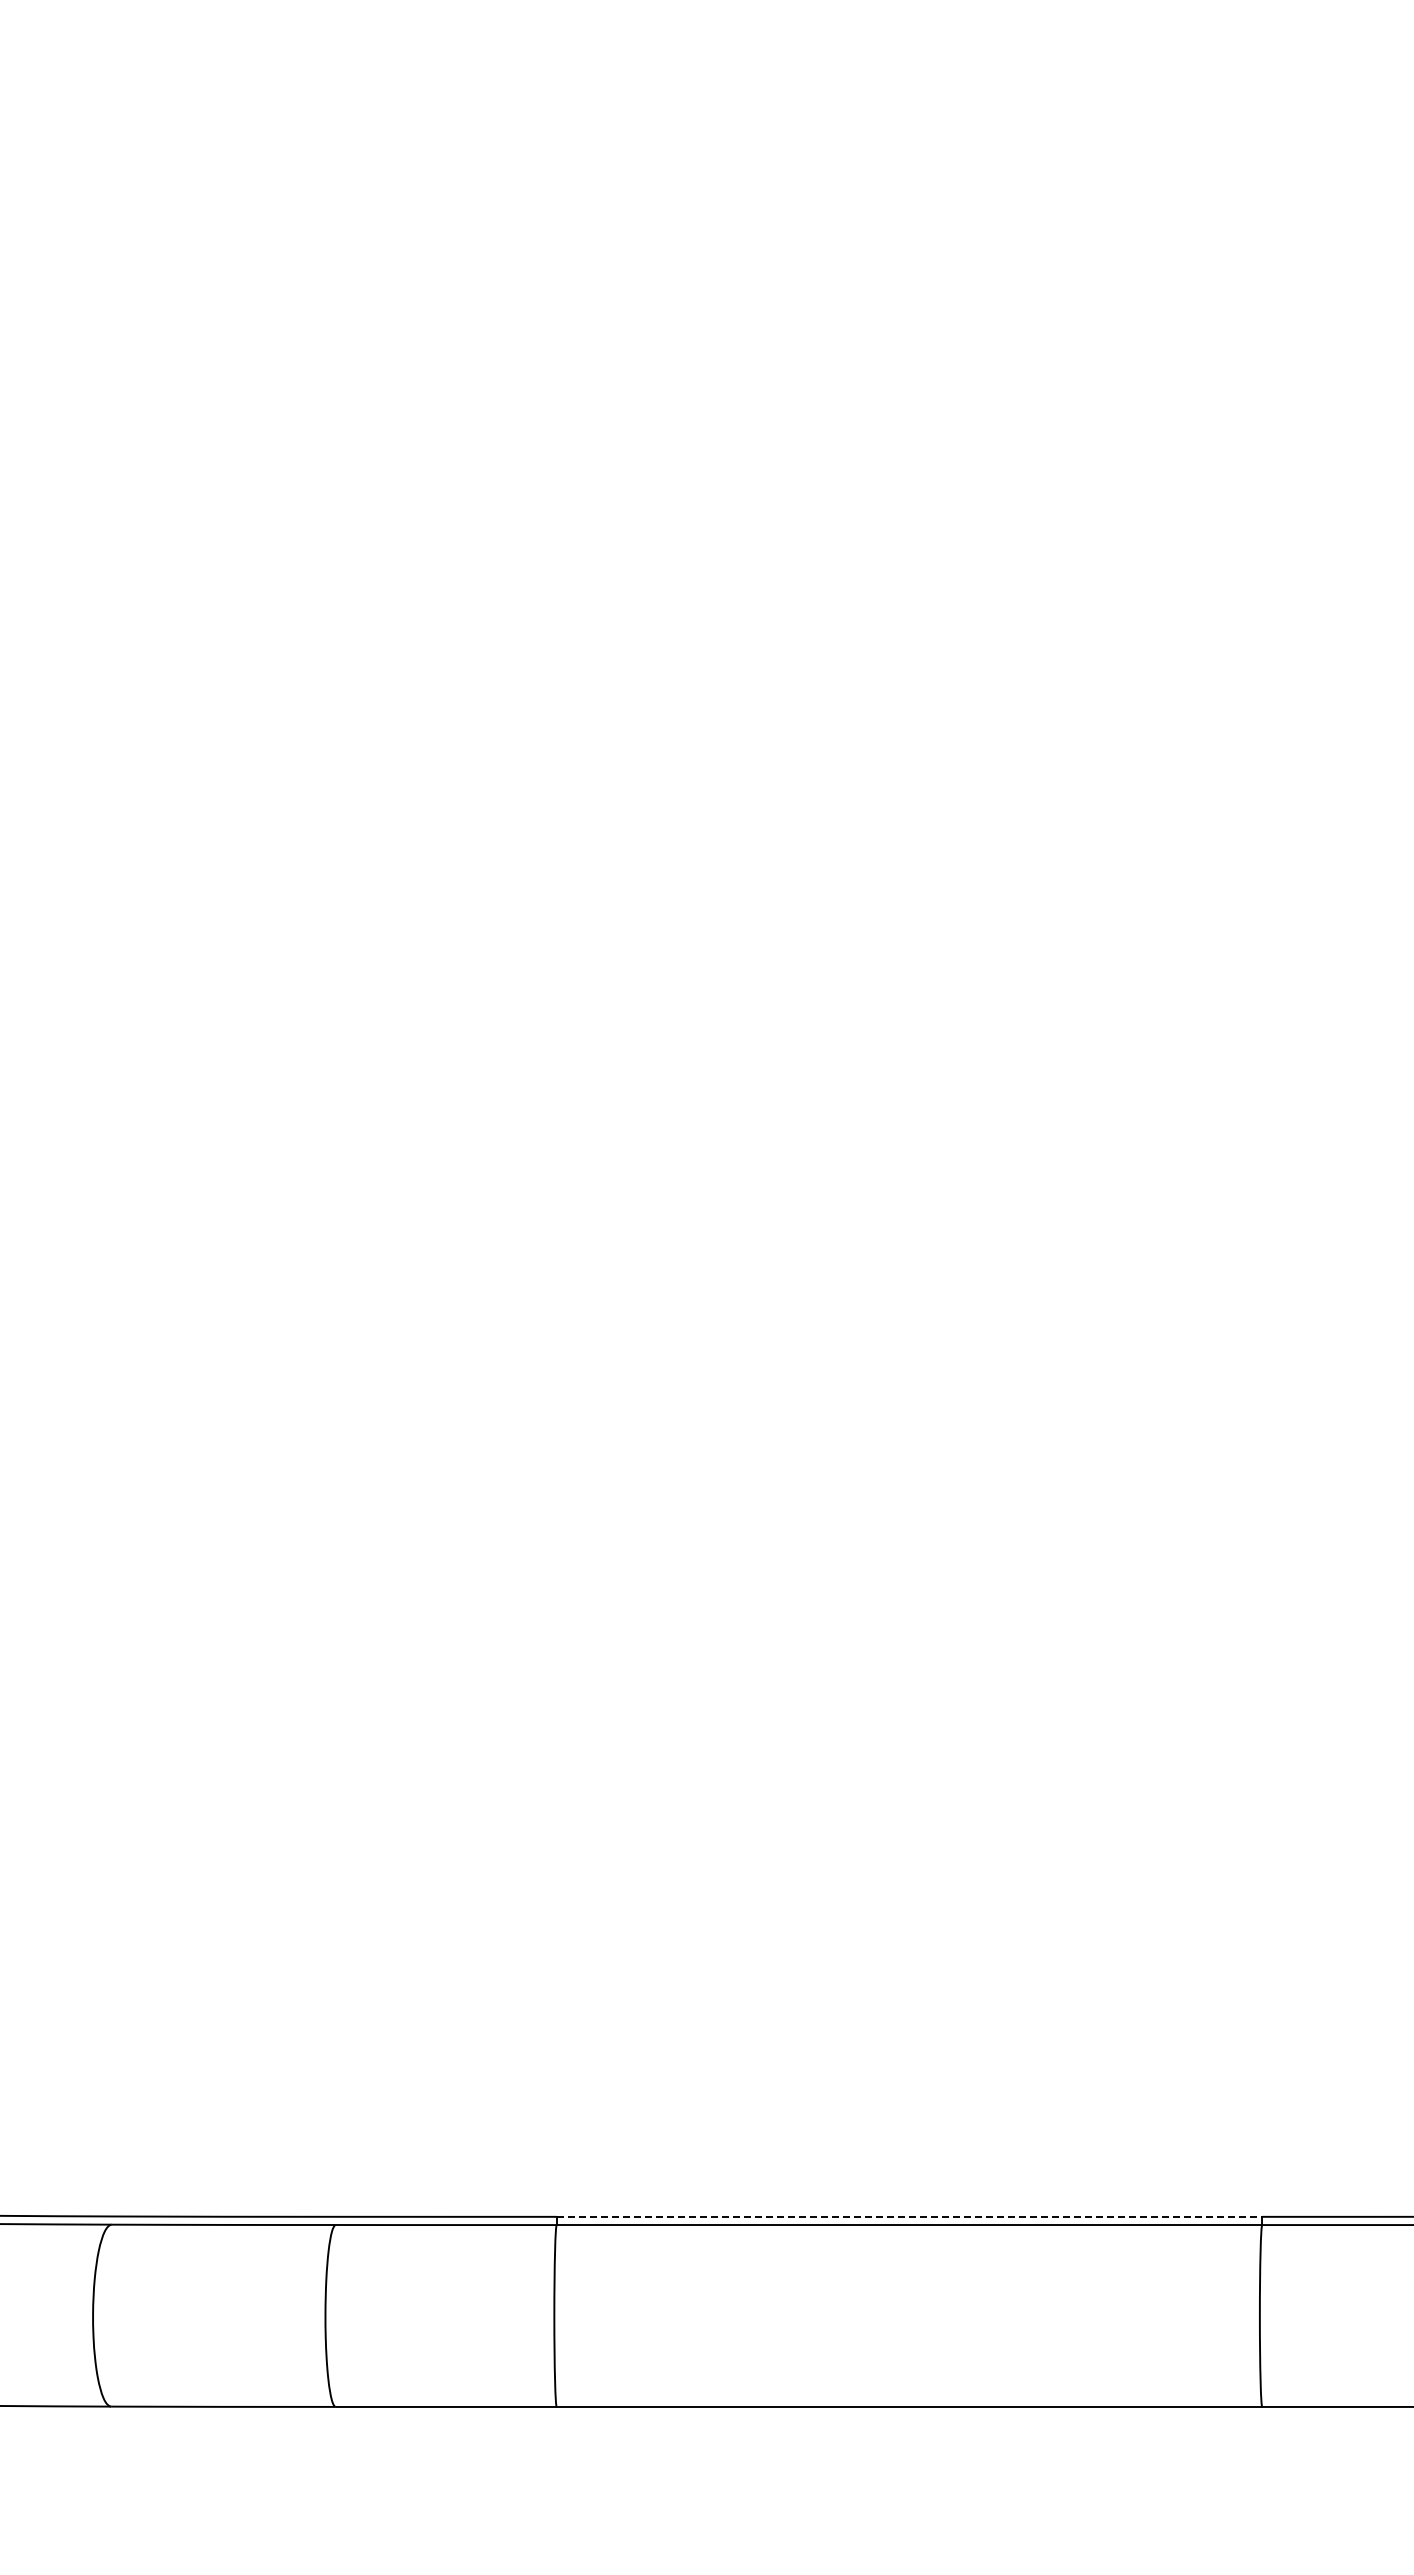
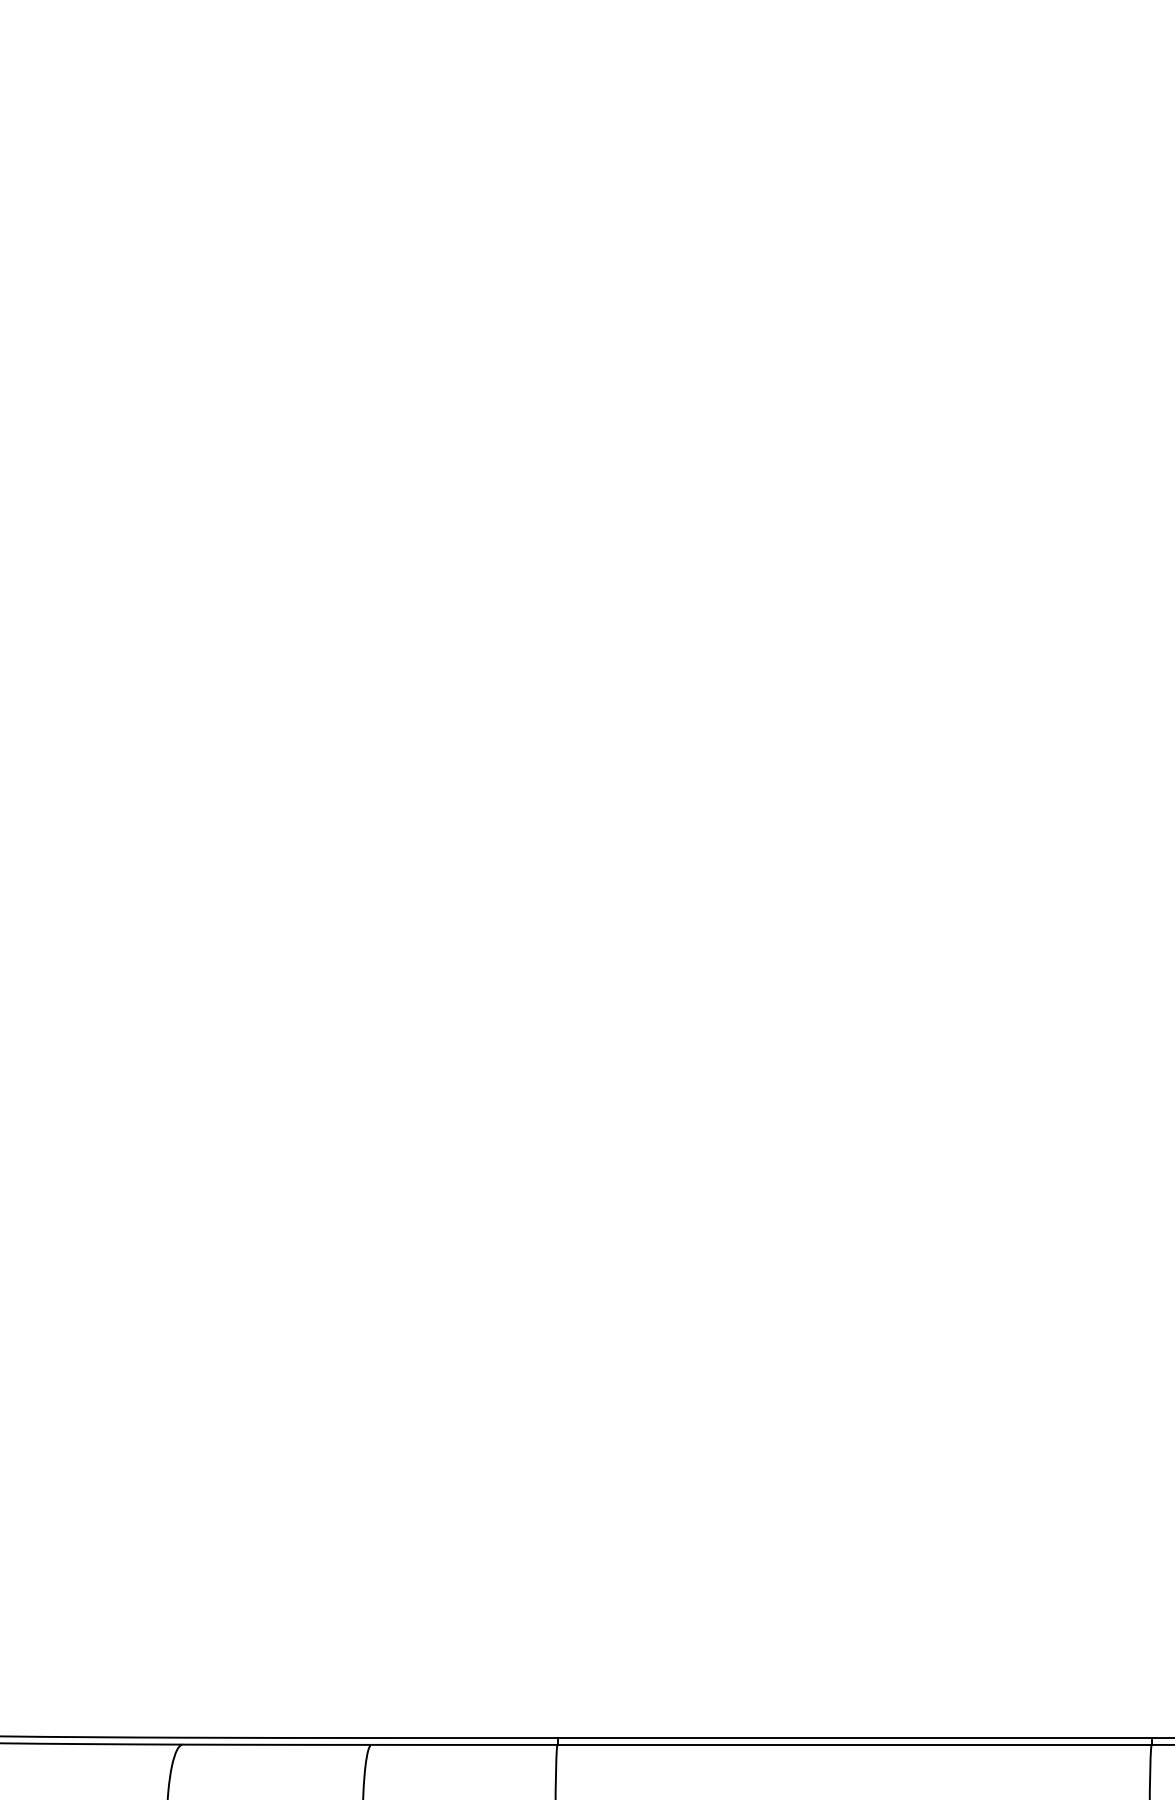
line: (909, 2216) -> (854, 1737), dashed -> solid

